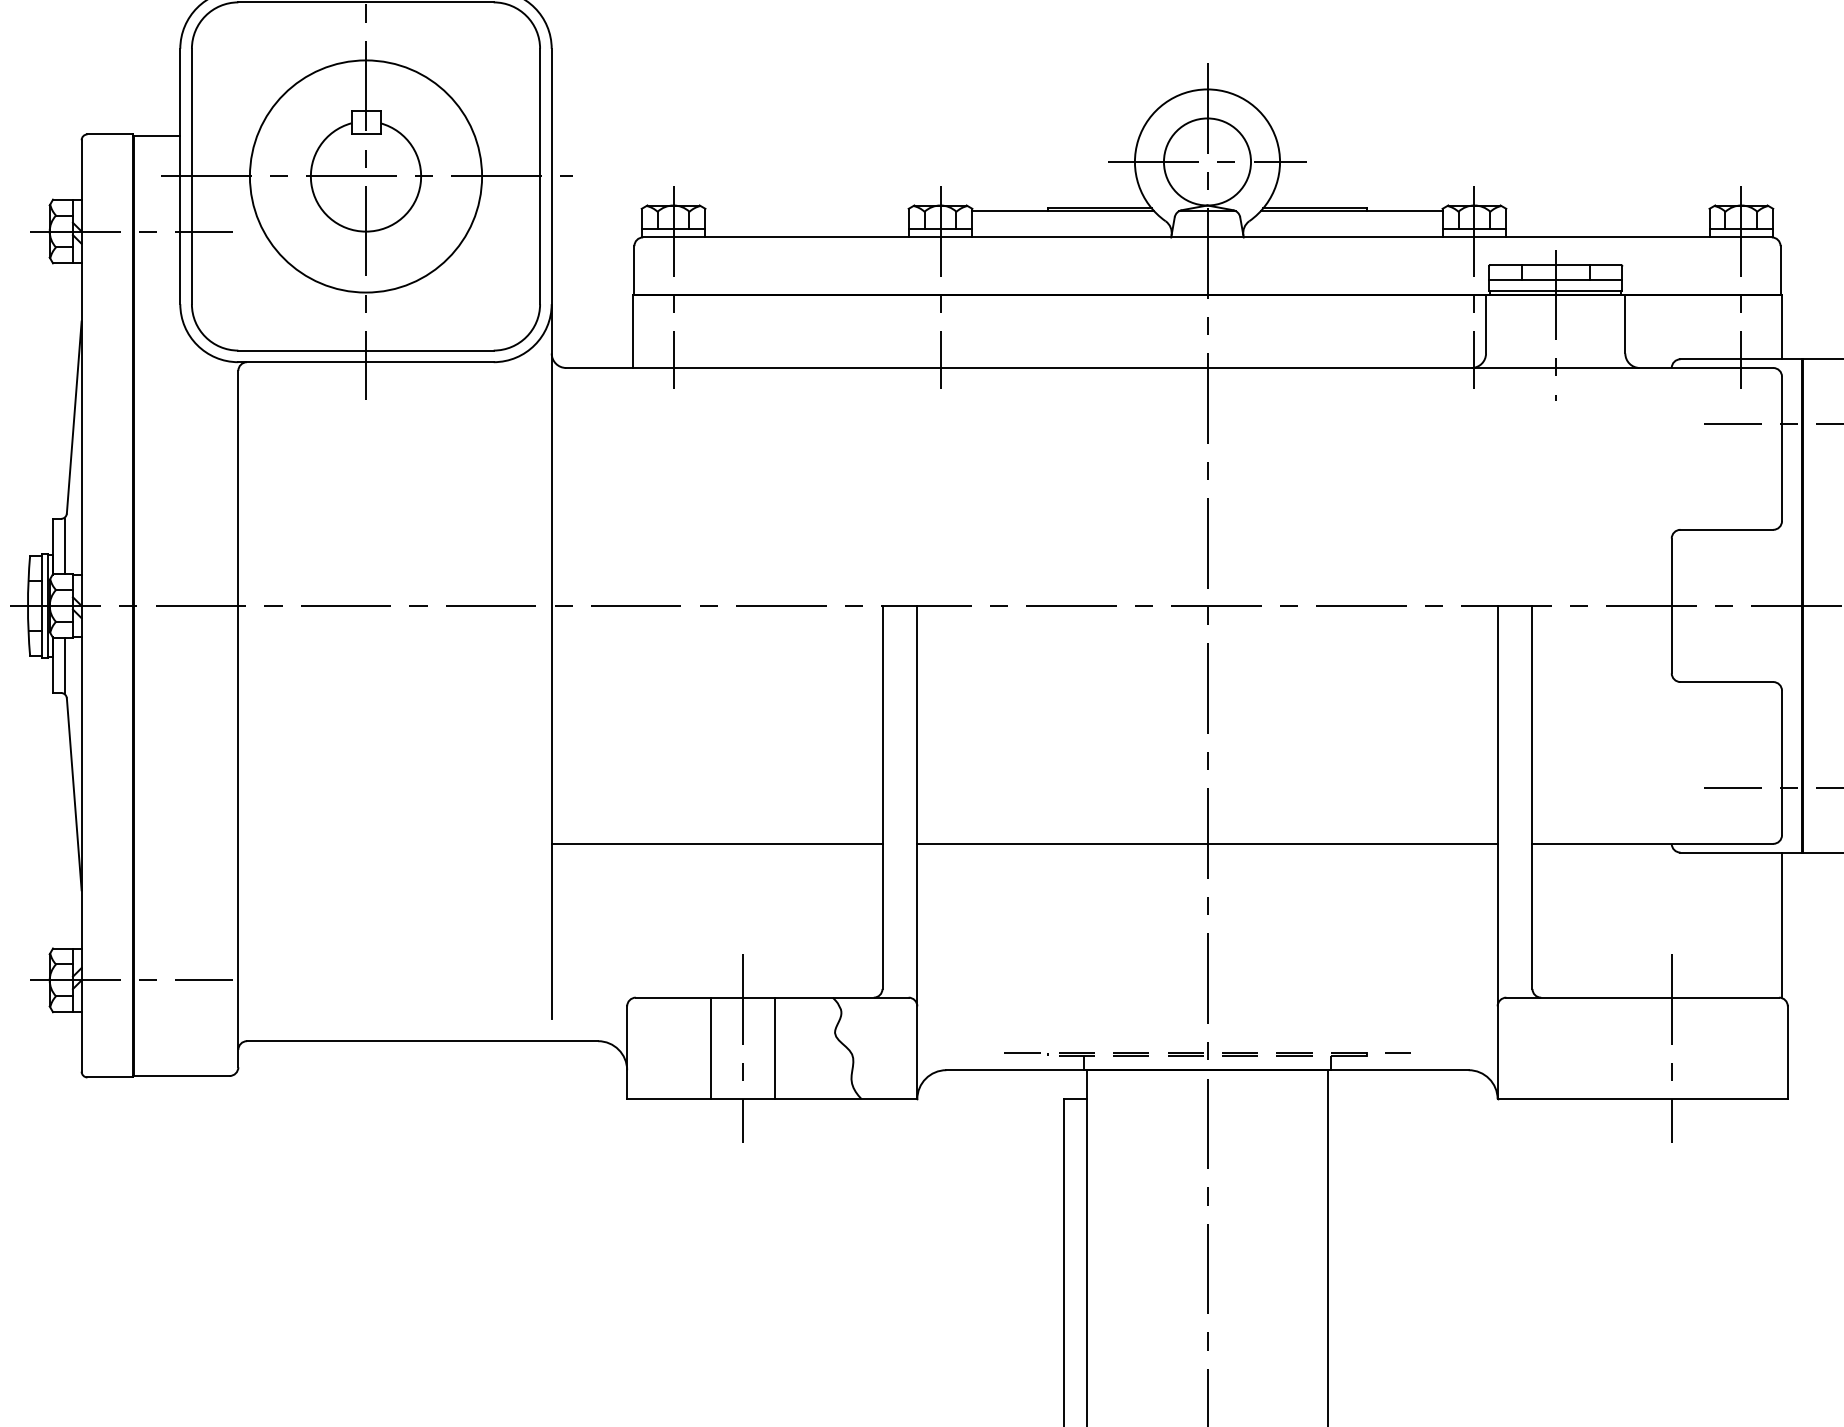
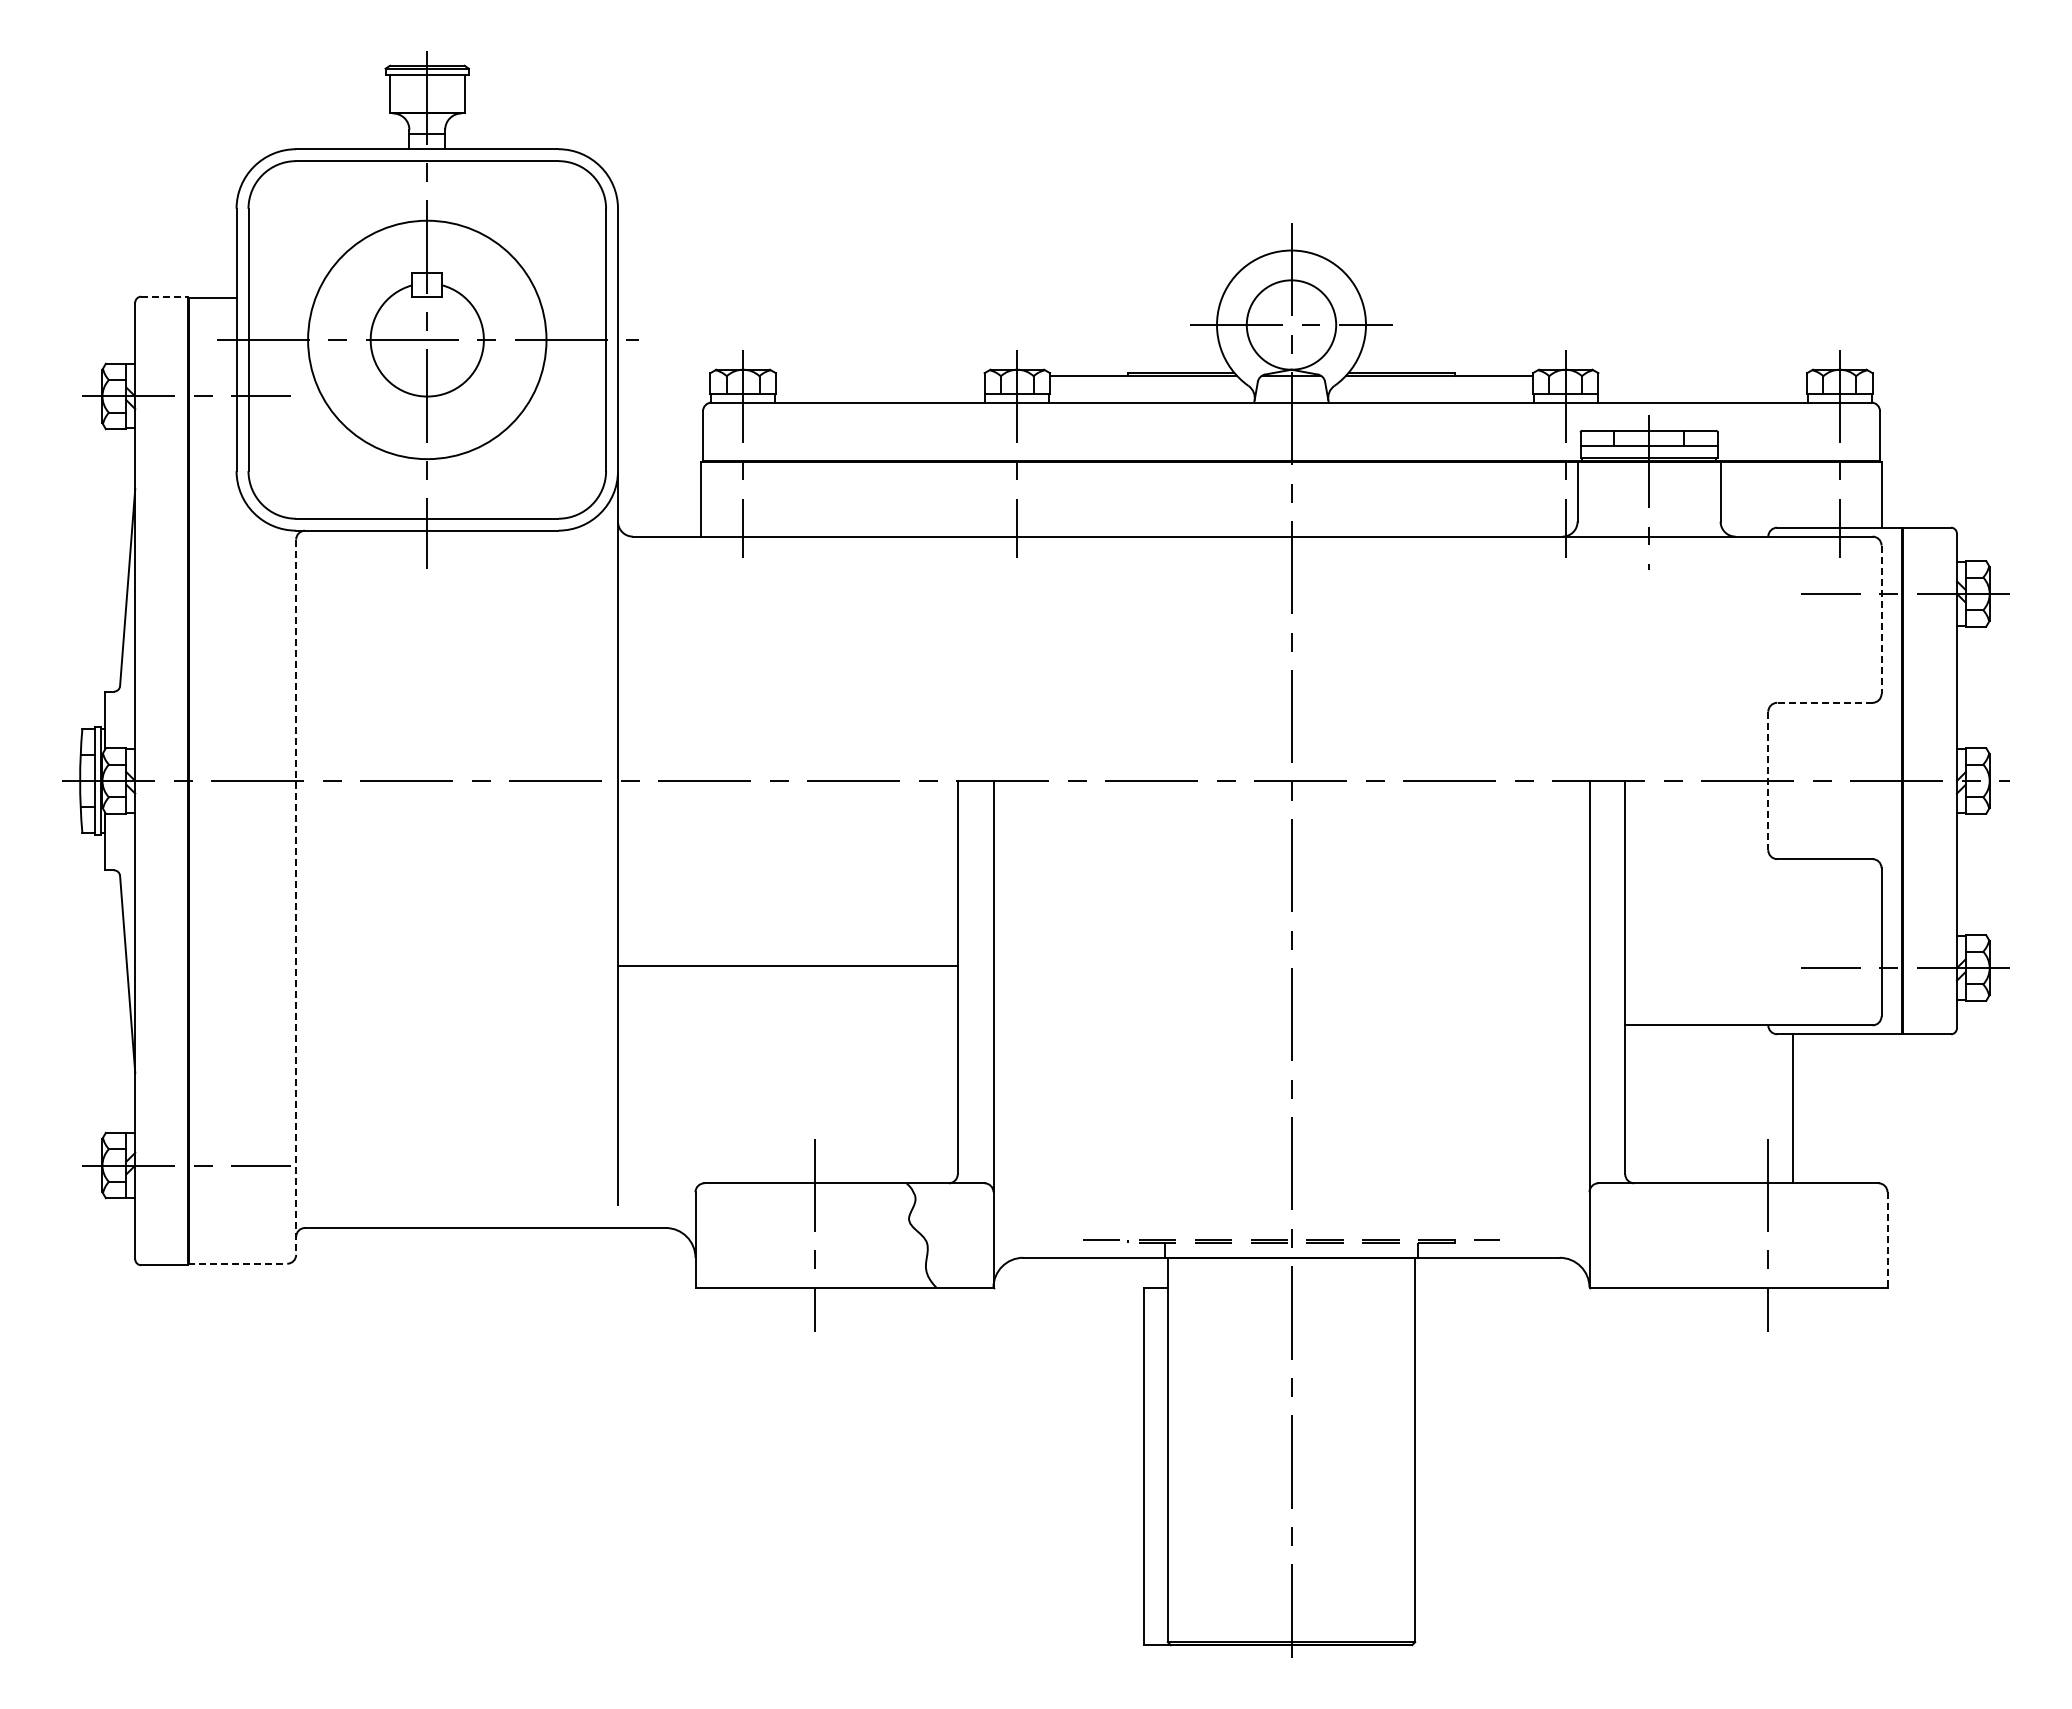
line: (111, 134) -> (165, 296), solid -> dashed
line: (1781, 449) -> (1881, 620), solid -> dashed
line: (1726, 529) -> (1824, 702), solid -> dashed
line: (65, 546) -> (118, 719), removed
line: (1671, 606) -> (1768, 781), solid -> dashed
line: (65, 664) -> (118, 841), removed
line: (238, 719) -> (296, 897), solid -> dashed
line: (716, 844) -> (787, 966), moved
line: (1207, 844) -> (1291, 1025), removed
line: (1781, 924) -> (1792, 1108), moved
line: (710, 1048) -> (781, 1235), removed
line: (775, 1048) -> (847, 1235), removed
line: (1787, 1052) -> (1887, 1239), solid -> dashed
line: (181, 1075) -> (237, 1263), solid -> dashed

